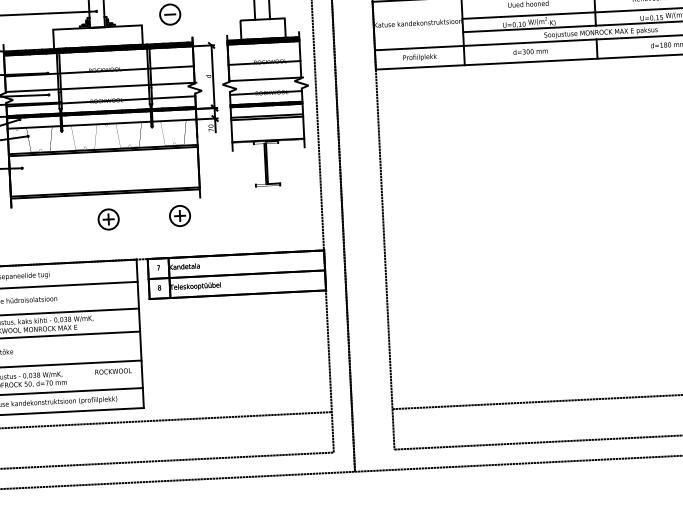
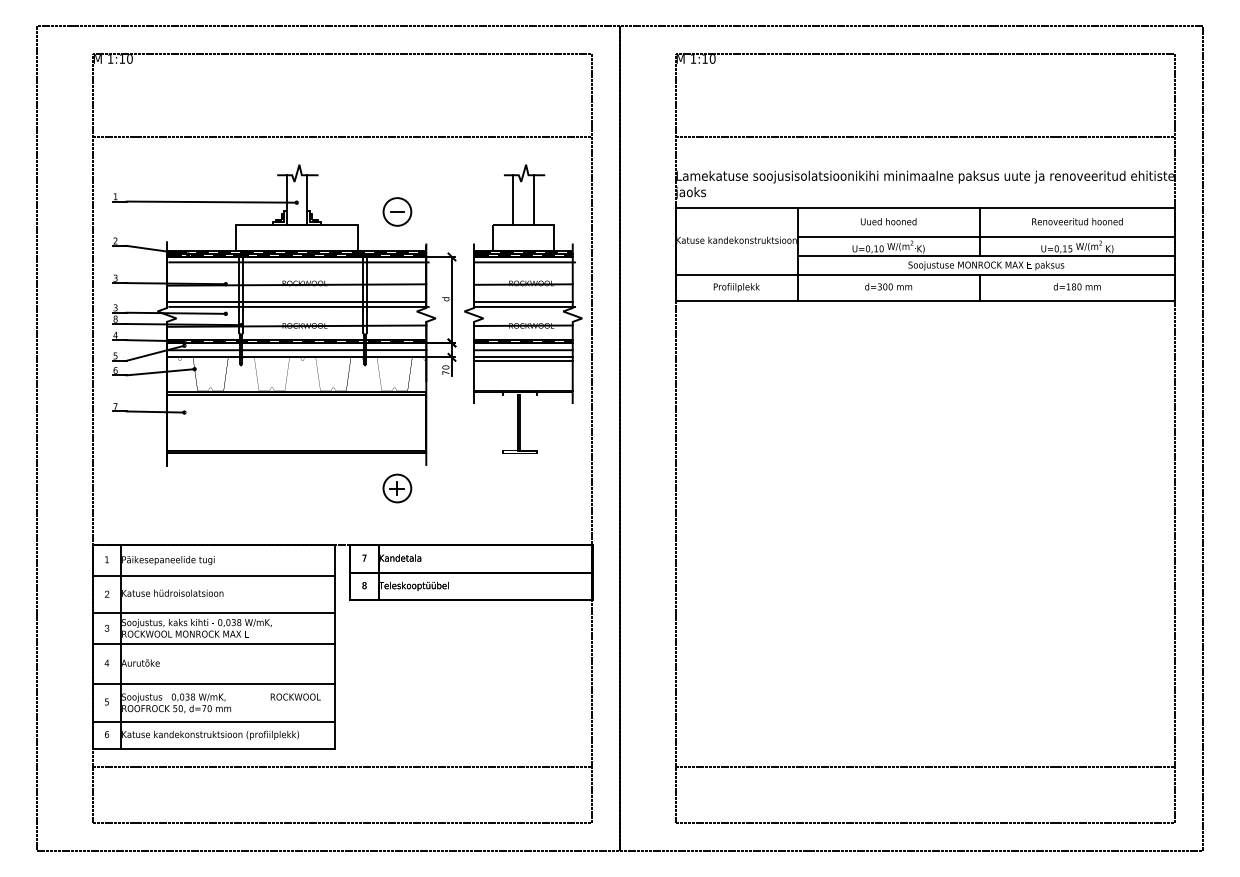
line: (264, 46) -> (524, 262), added
line: (99, 54) -> (298, 262), added
line: (265, 75) -> (523, 301), added
line: (99, 84) -> (296, 302), added
line: (266, 111) -> (523, 350), added
line: (101, 119) -> (296, 350), added
part: (108, 219) -> (299, 488), removed

